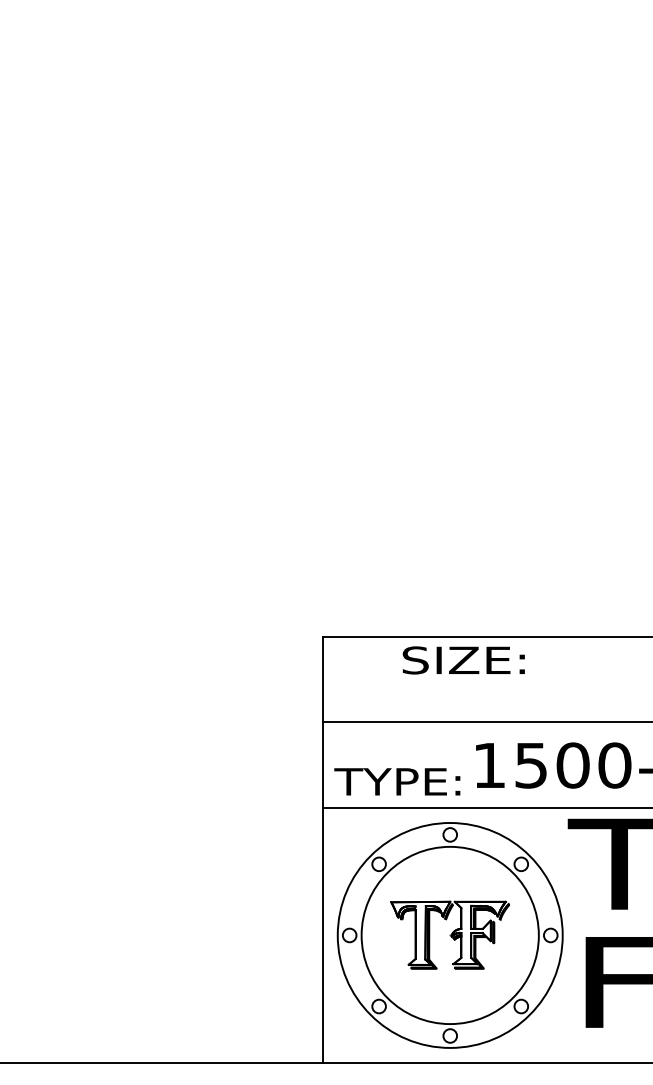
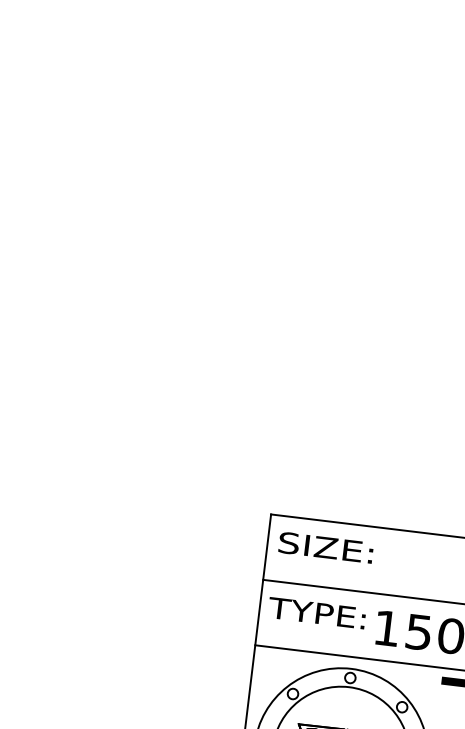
text: (463, 660) -> (325, 547), moved
text: (397, 781) -> (317, 612), moved

